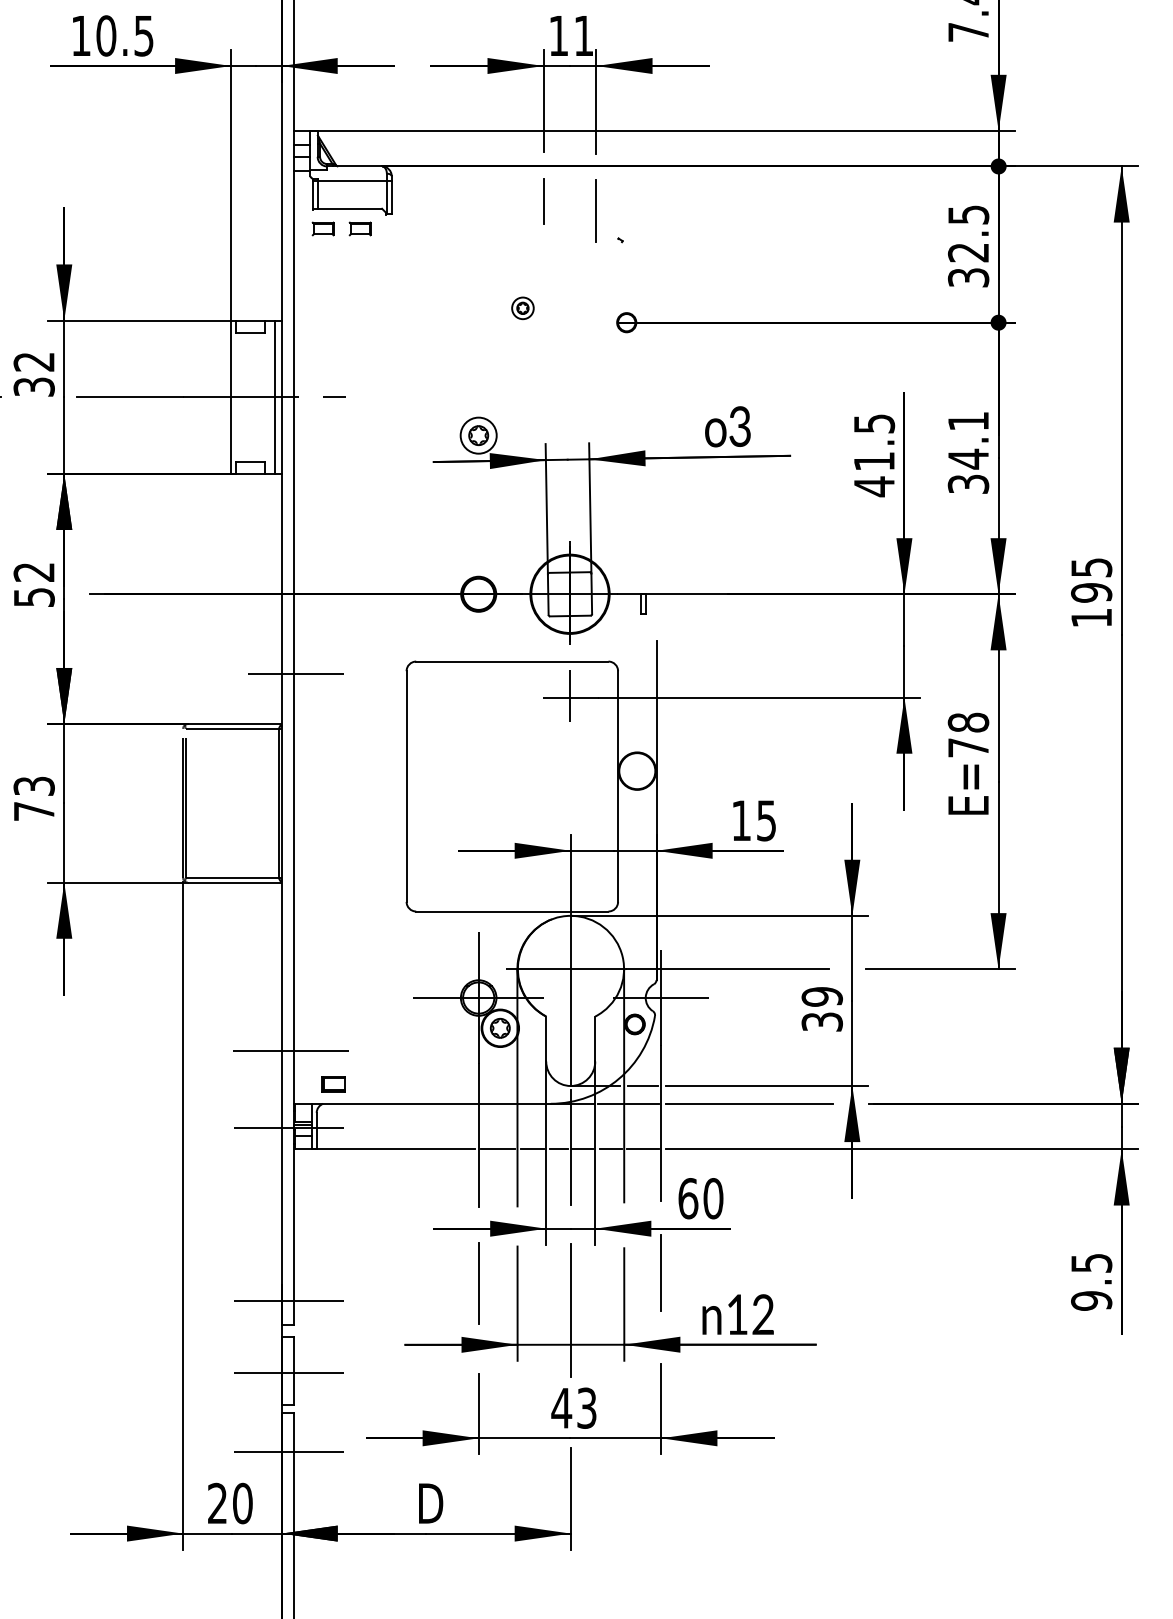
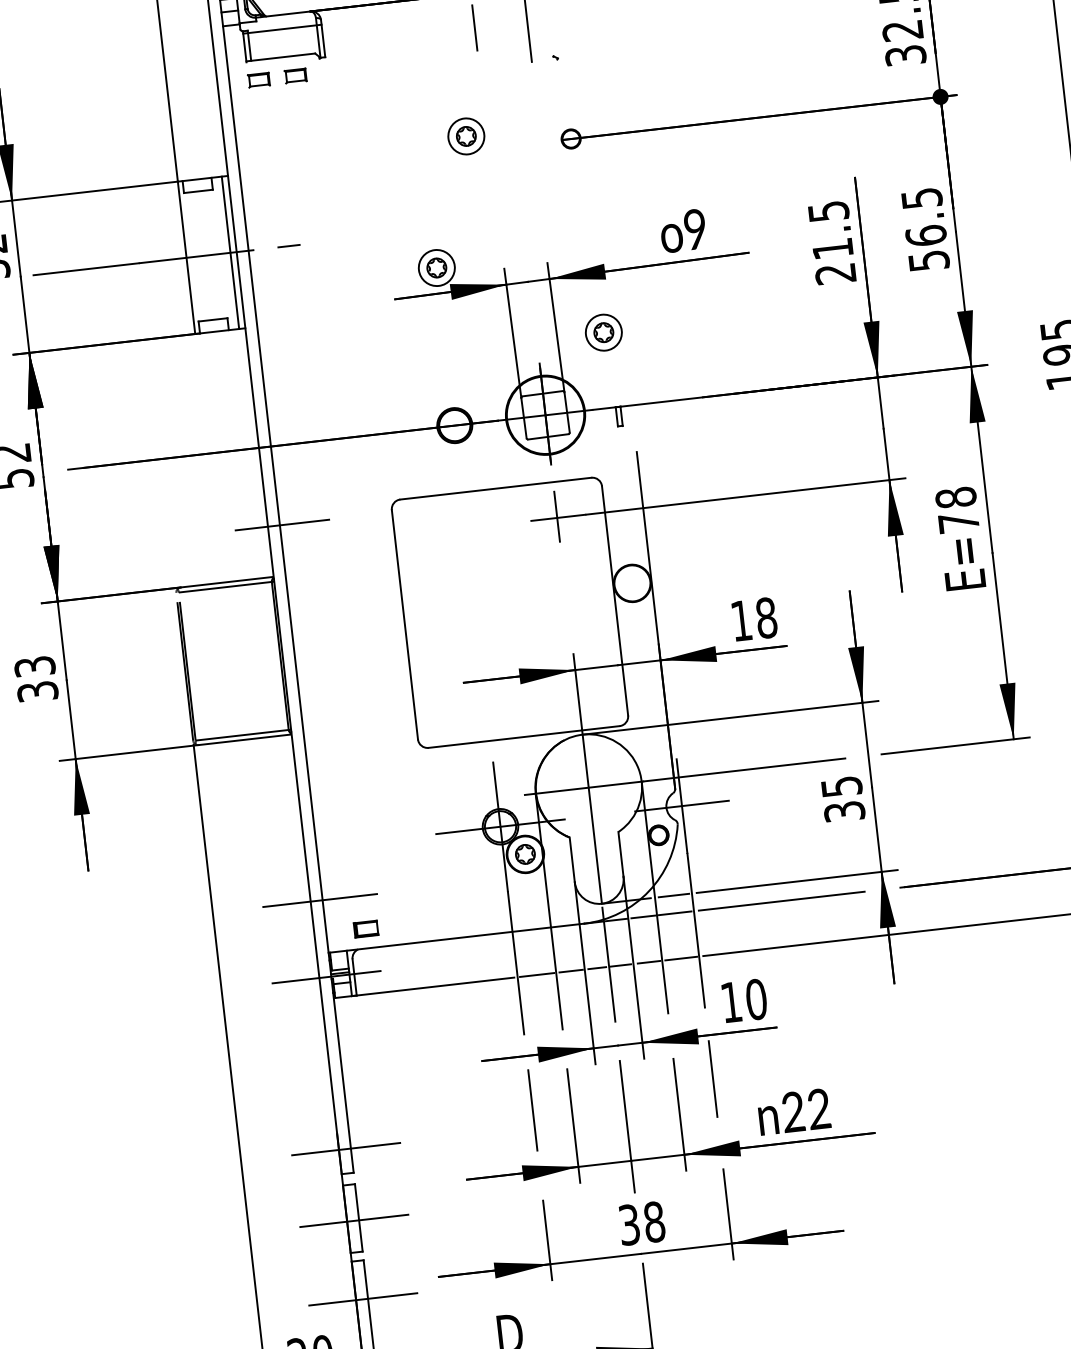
part: (522, 308) -> (465, 136), size x1.67
text: (739, 426) -> (694, 229), 3 -> 9
text: (968, 452) -> (925, 229), 34.1 -> 56.5
text: (873, 486) -> (834, 273), 41.5 -> 21.5
part: (637, 518) -> (604, 332), added
text: (33, 811) -> (37, 691), 73 -> 33
text: (766, 820) -> (766, 617), 15 -> 18
text: (821, 996) -> (840, 786), 39 -> 35
text: (688, 1198) -> (731, 1002), 60 -> 10
text: (736, 1314) -> (792, 1112), 12 -> 22
text: (573, 1407) -> (641, 1222), 43 -> 38

